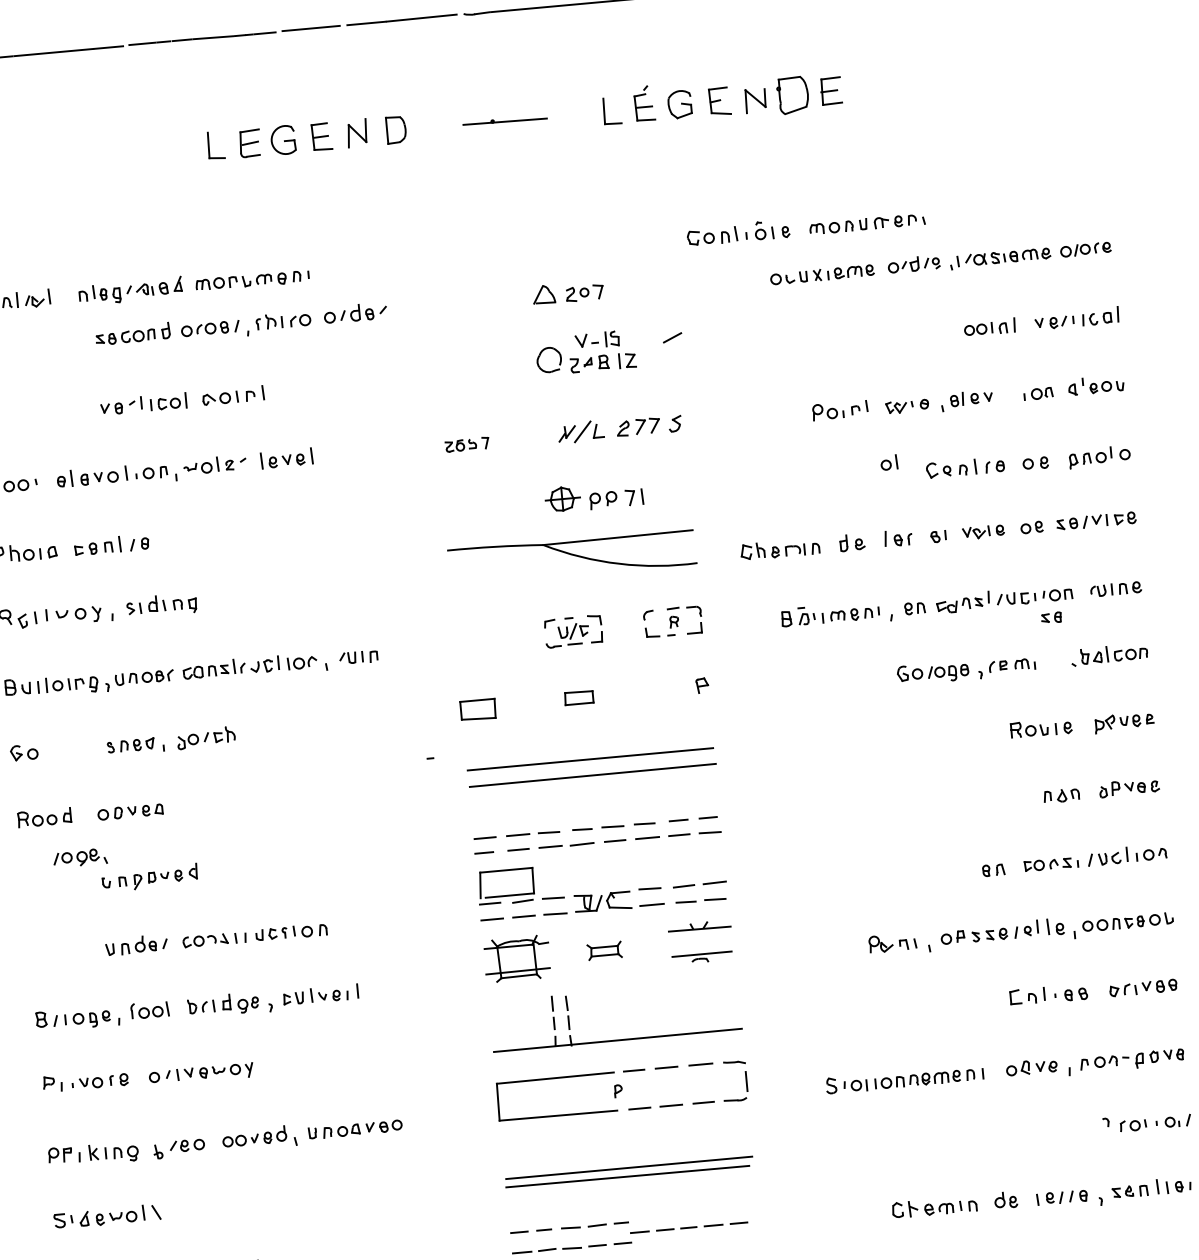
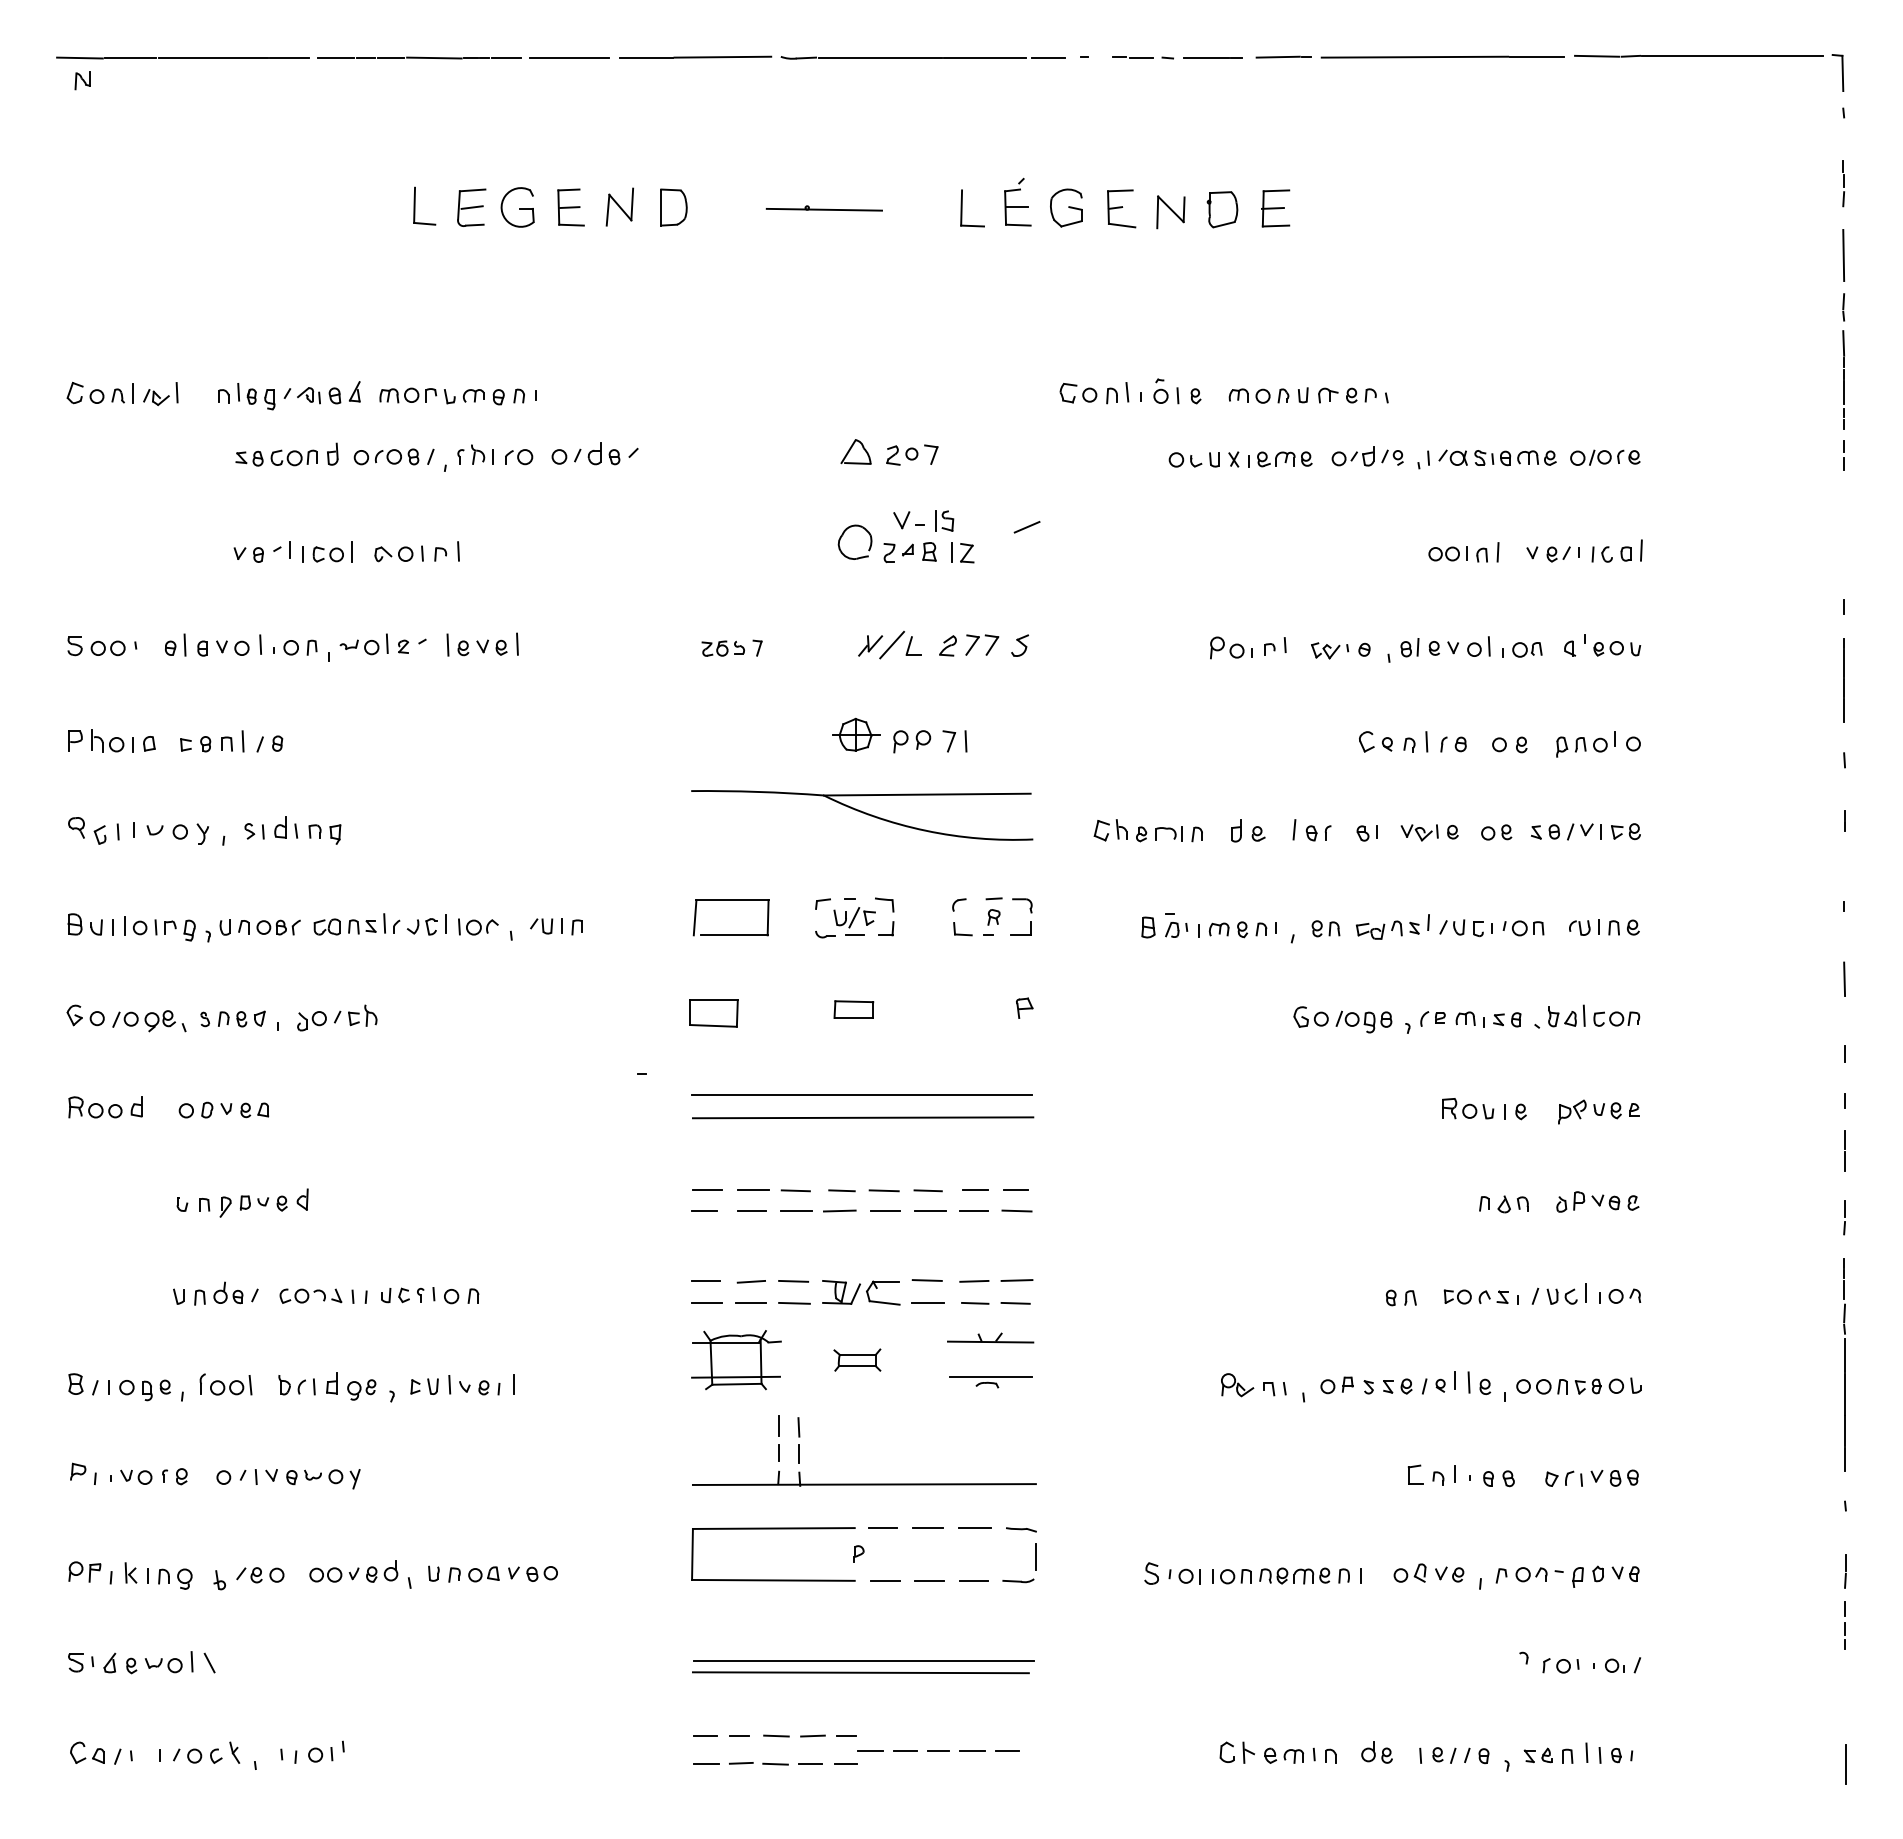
part: (792, 95) -> (1222, 209), size x0.71
part: (888, 462) -> (1478, 646), moved
part: (1051, 617) -> (1507, 1019), moved
part: (80, 858) -> (149, 1021), moved
part: (504, 870) -> (730, 900), moved

